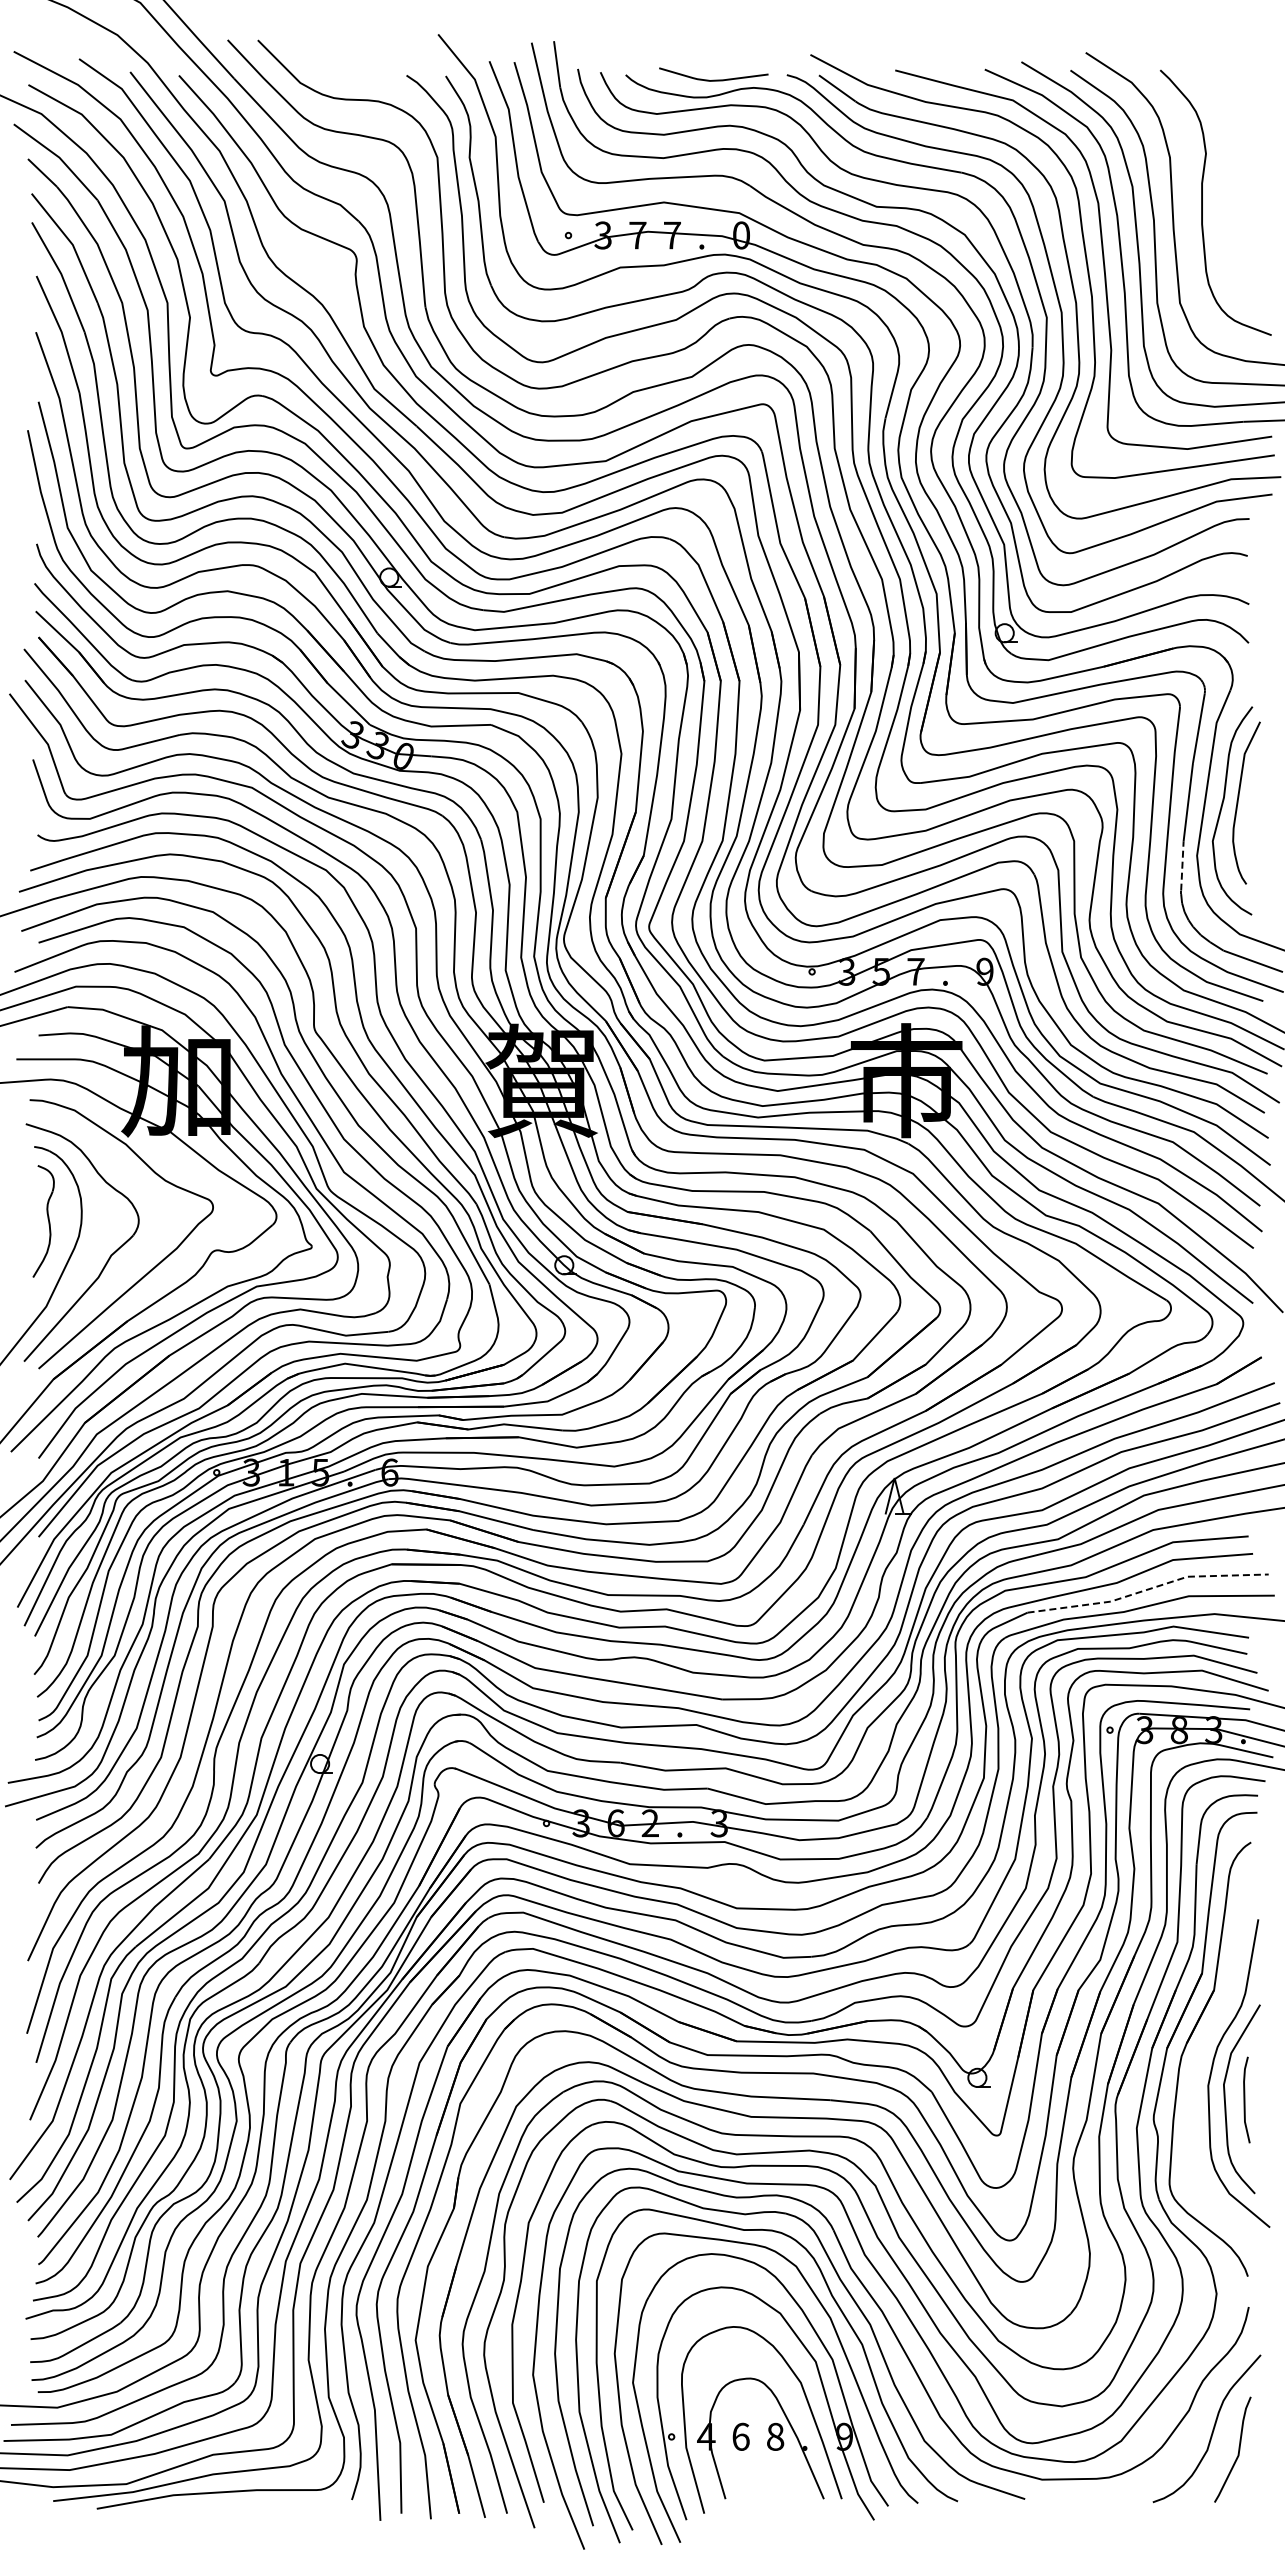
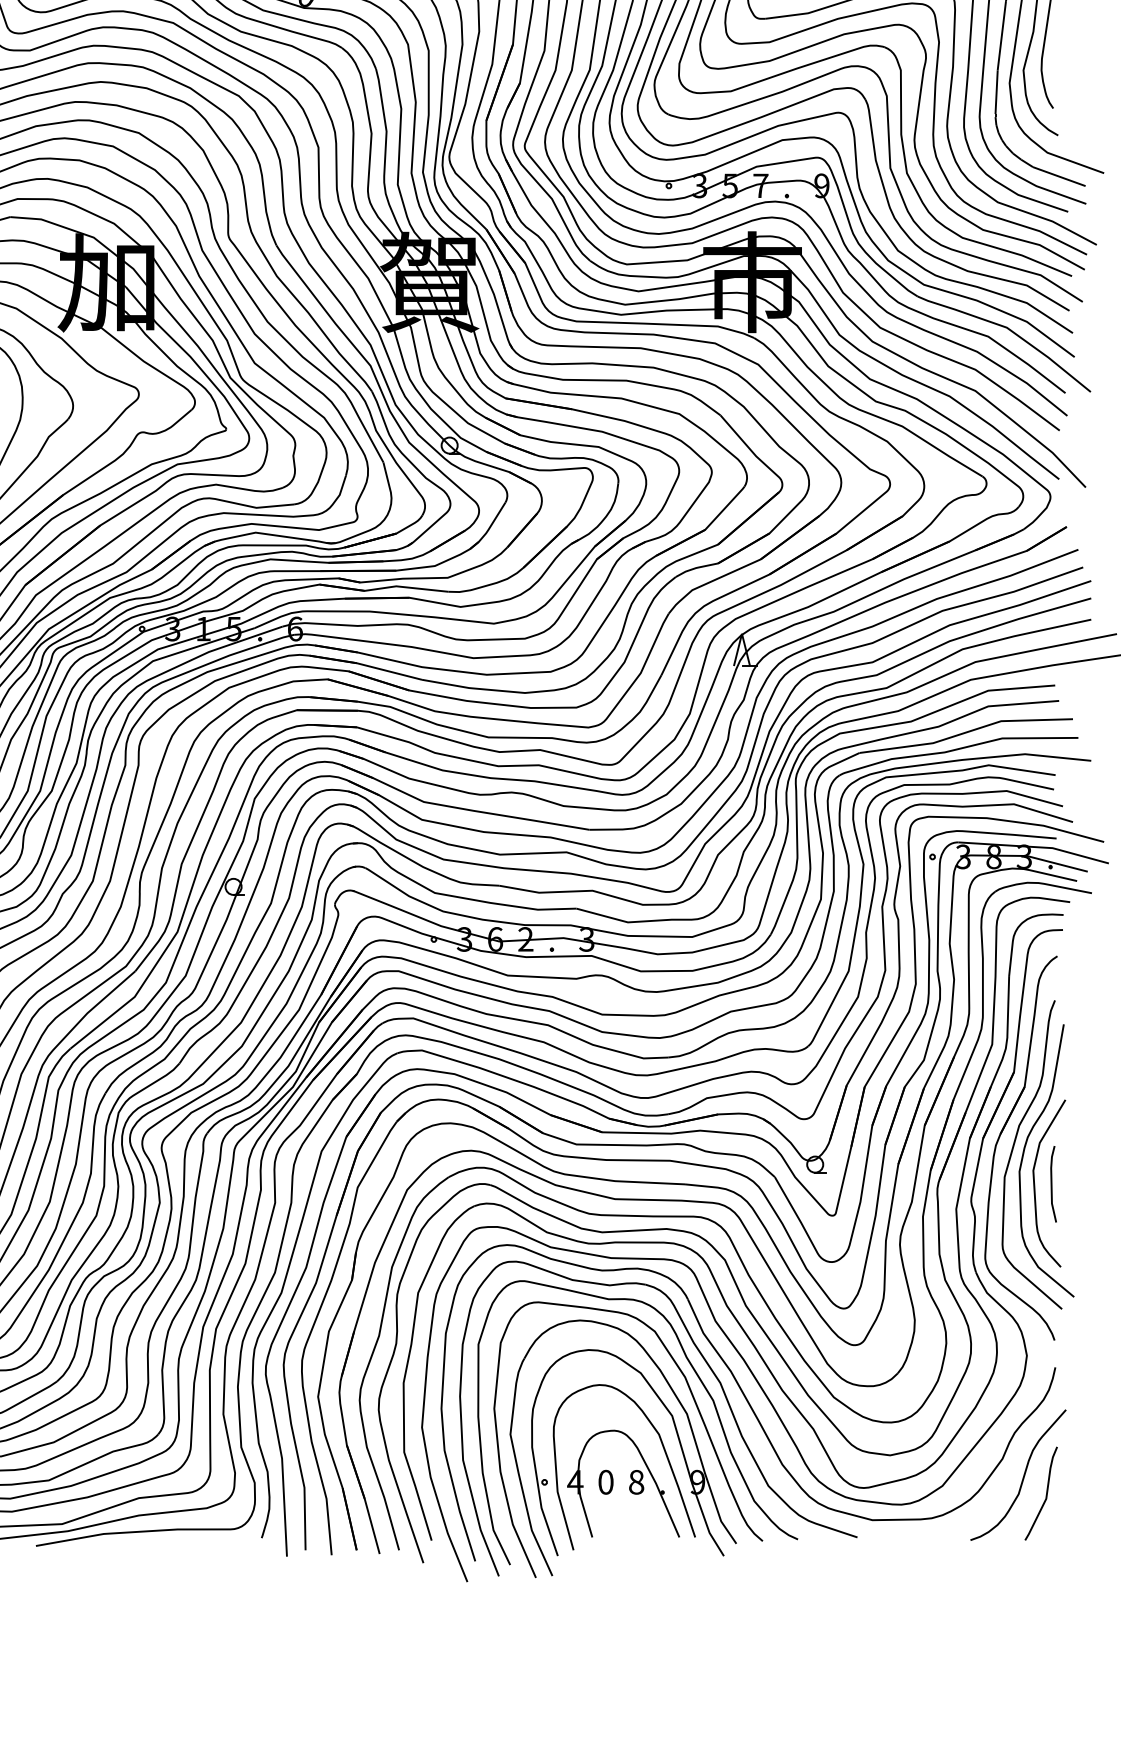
line: (1182, 865) -> (996, 91), dashed -> solid
line: (1148, 1589) -> (966, 732), dashed -> solid
curve: (1201, 2061) -> (1013, 1150), added
text: (740, 2436) -> (605, 1481), 6 -> 0

